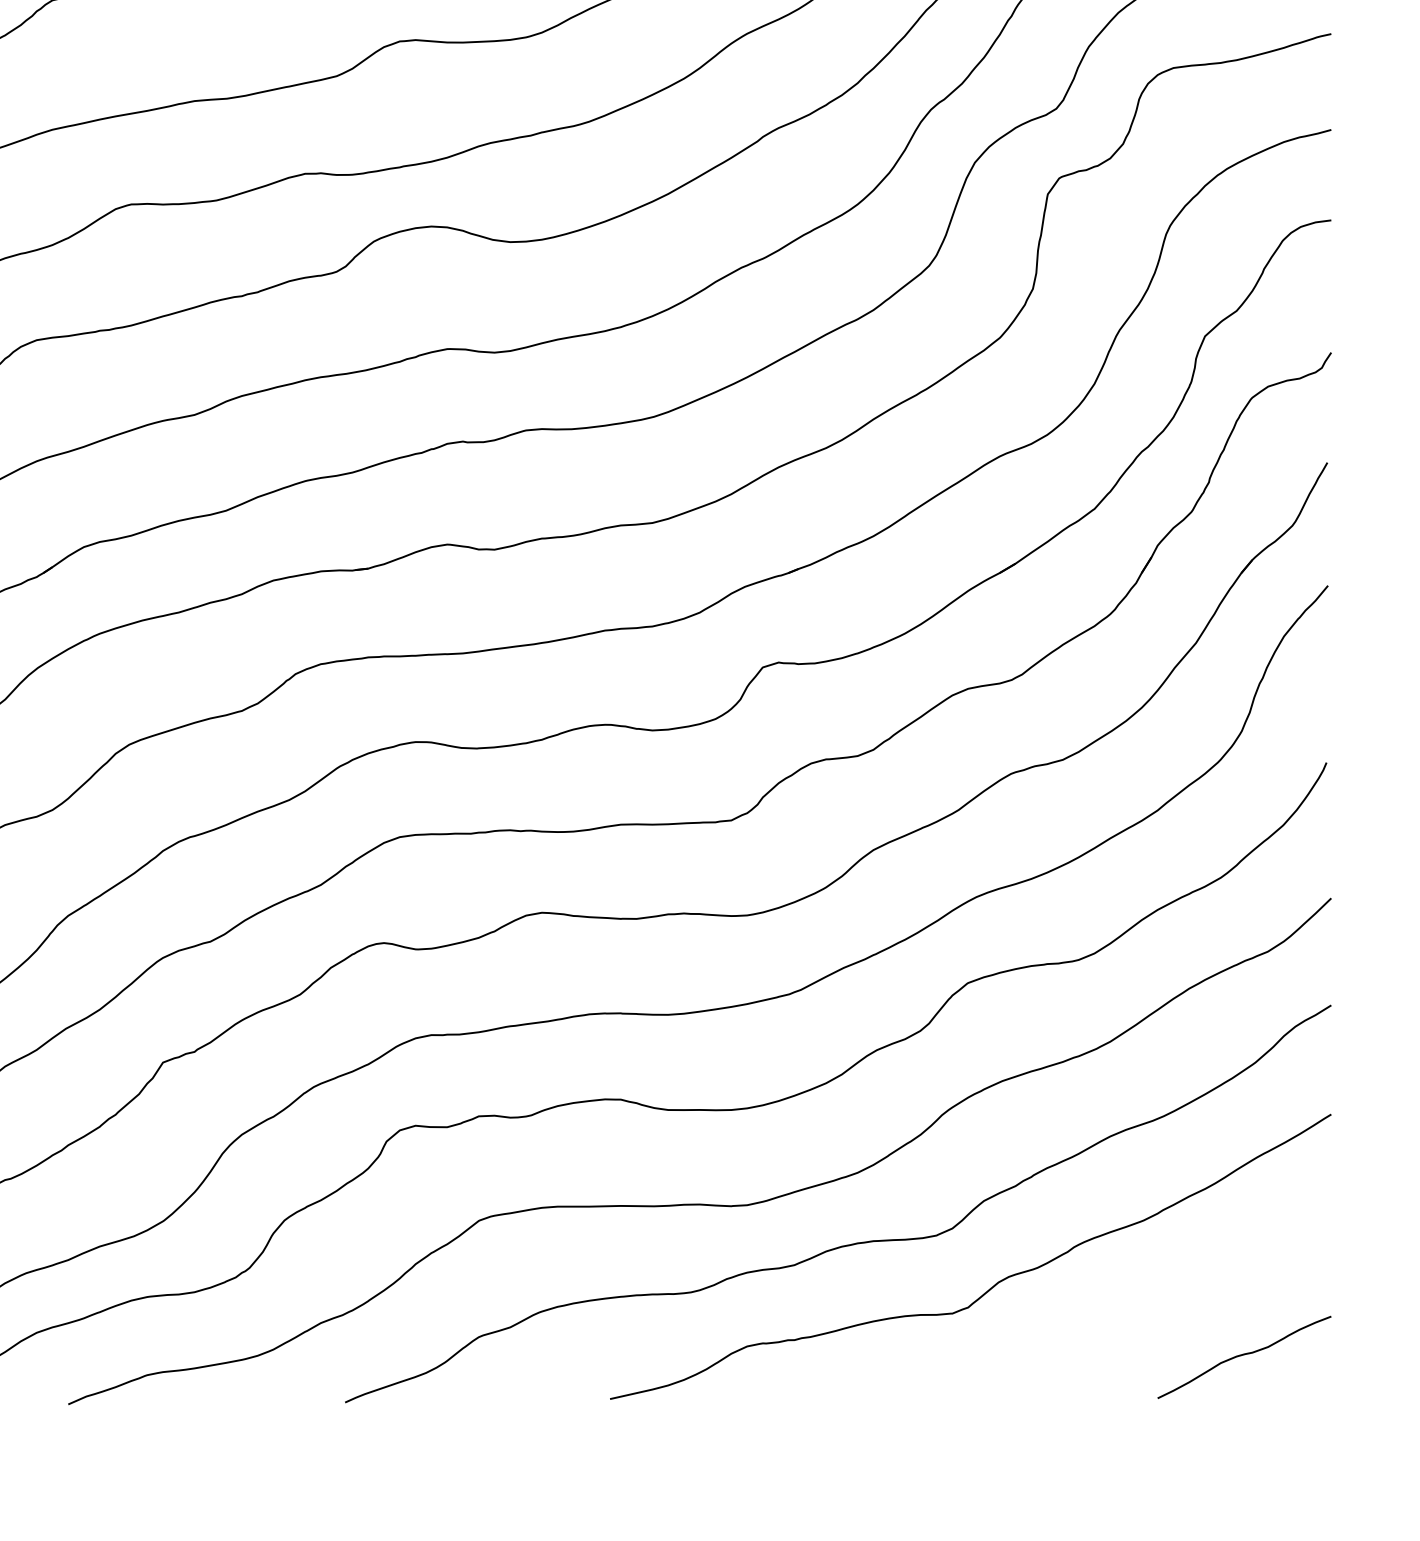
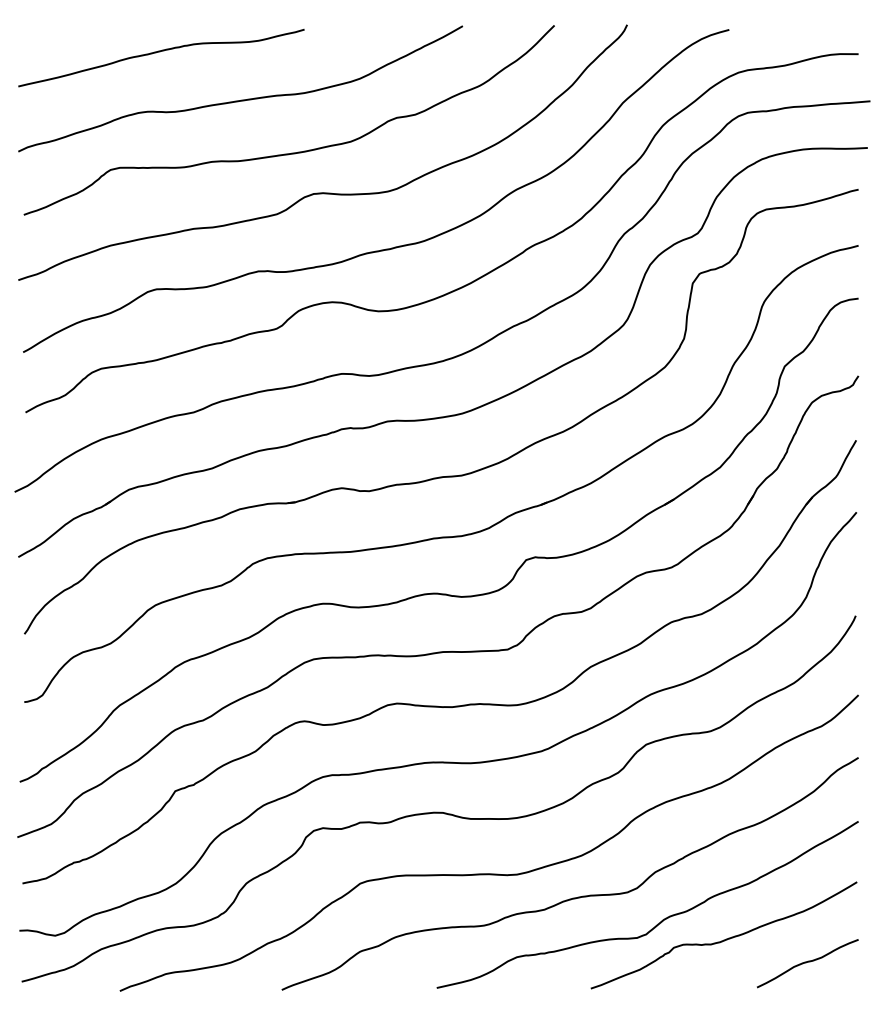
curve: (1100, 1316) -> (723, 939), added

